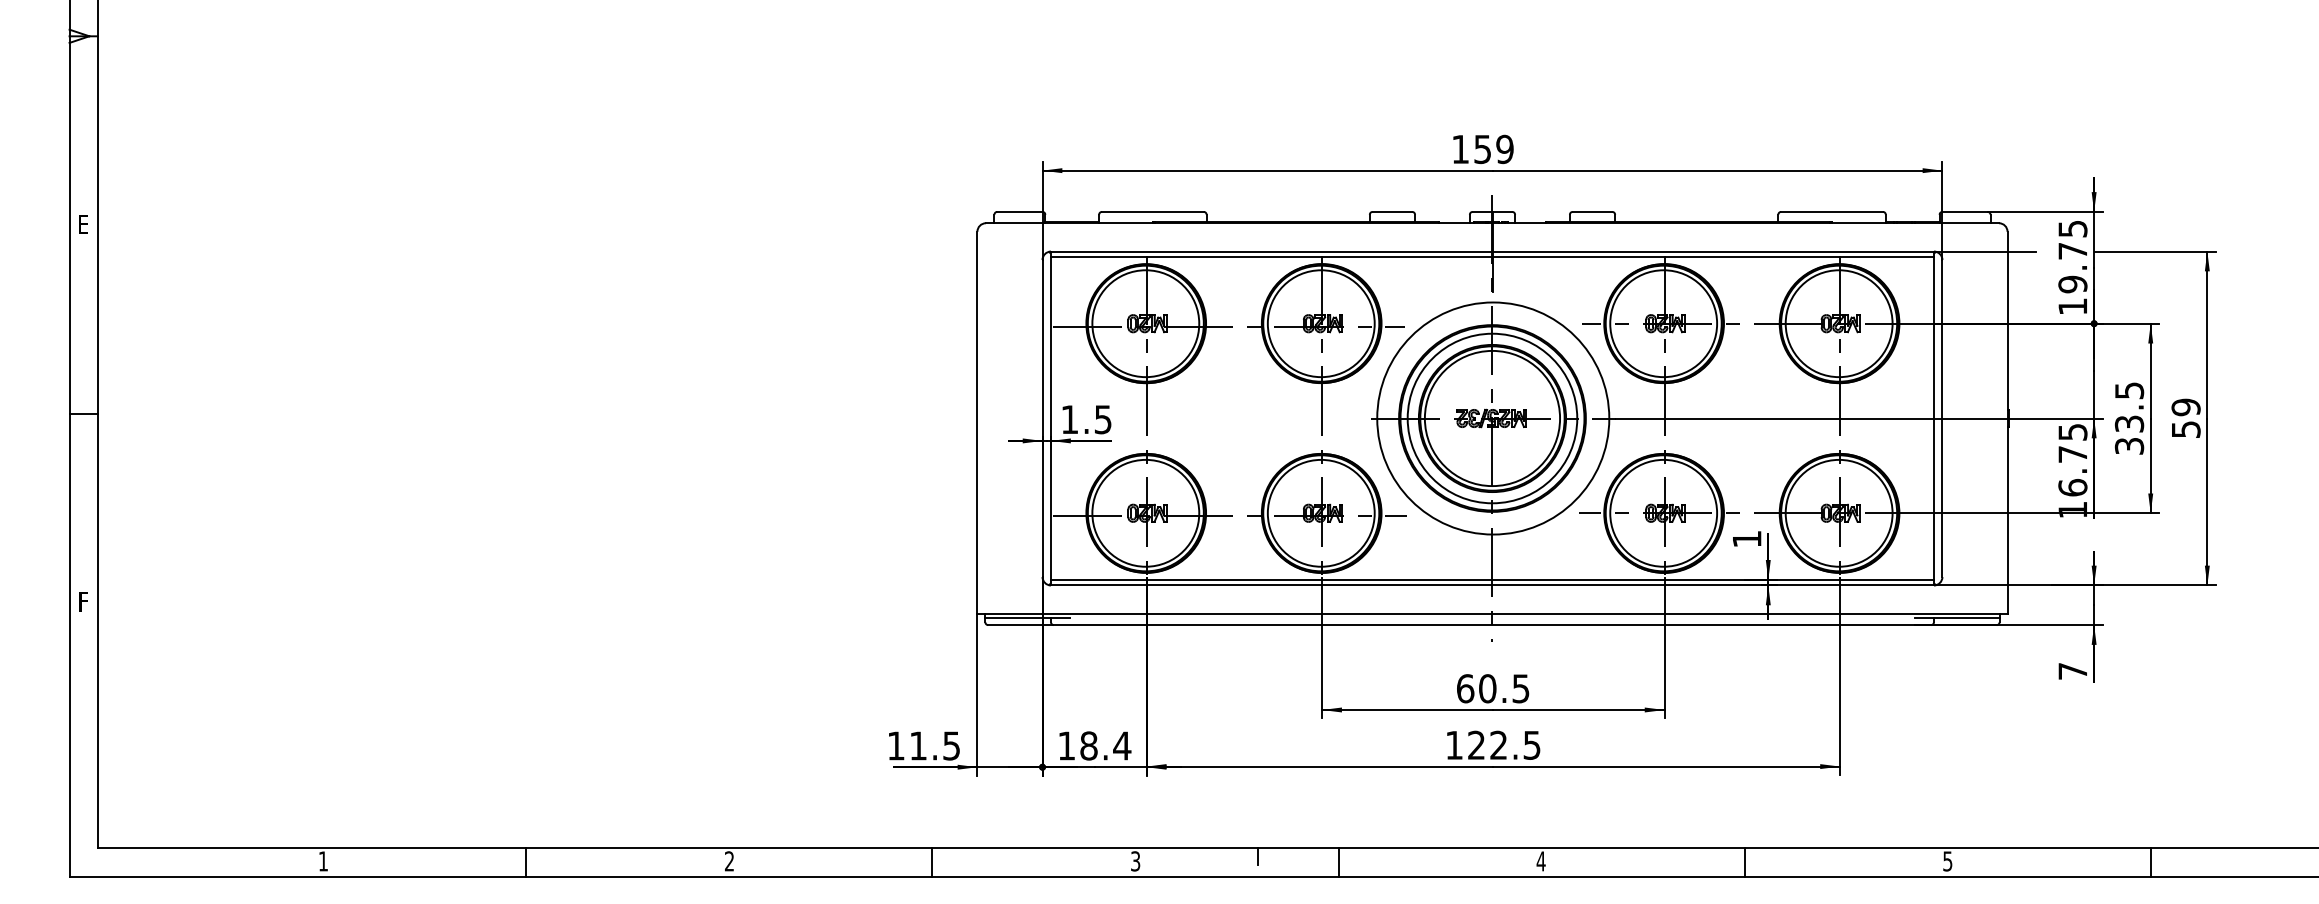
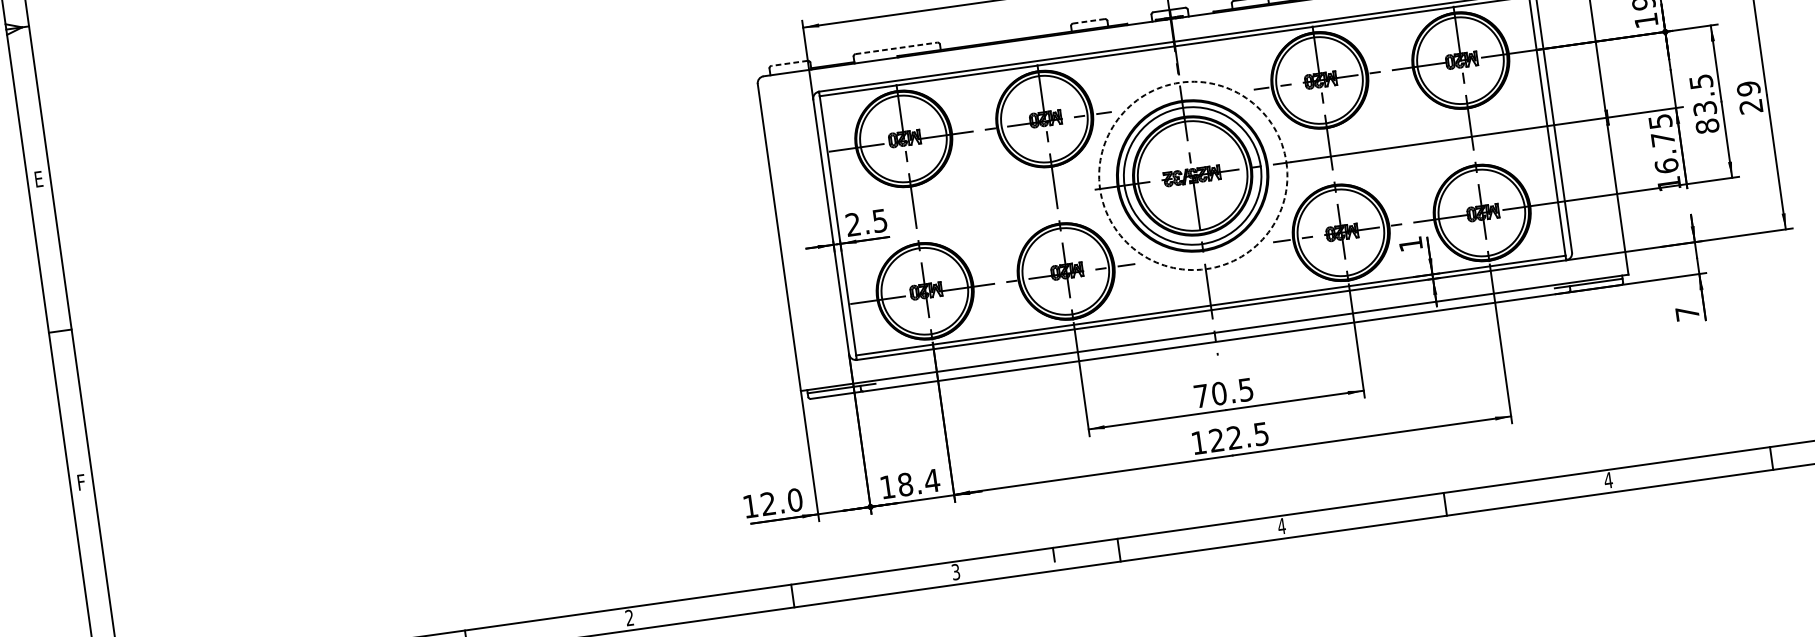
line: (1019, 211) -> (789, 63), solid -> dashed
line: (1152, 211) -> (896, 48), solid -> dashed
line: (1392, 211) -> (1088, 20), solid -> dashed
circle: (1493, 418) -> (1193, 175), solid -> dashed
text: (1069, 419) -> (852, 224), 1.5 -> 2.5
text: (2185, 429) -> (1750, 106), 59 -> 29
text: (2129, 445) -> (1707, 125), 33.5 -> 83.5
text: (1465, 688) -> (1201, 395), 60.5 -> 70.5
text: (935, 745) -> (782, 501), 11.5 -> 12.0
text: (1947, 861) -> (1608, 480), 5 -> 4

